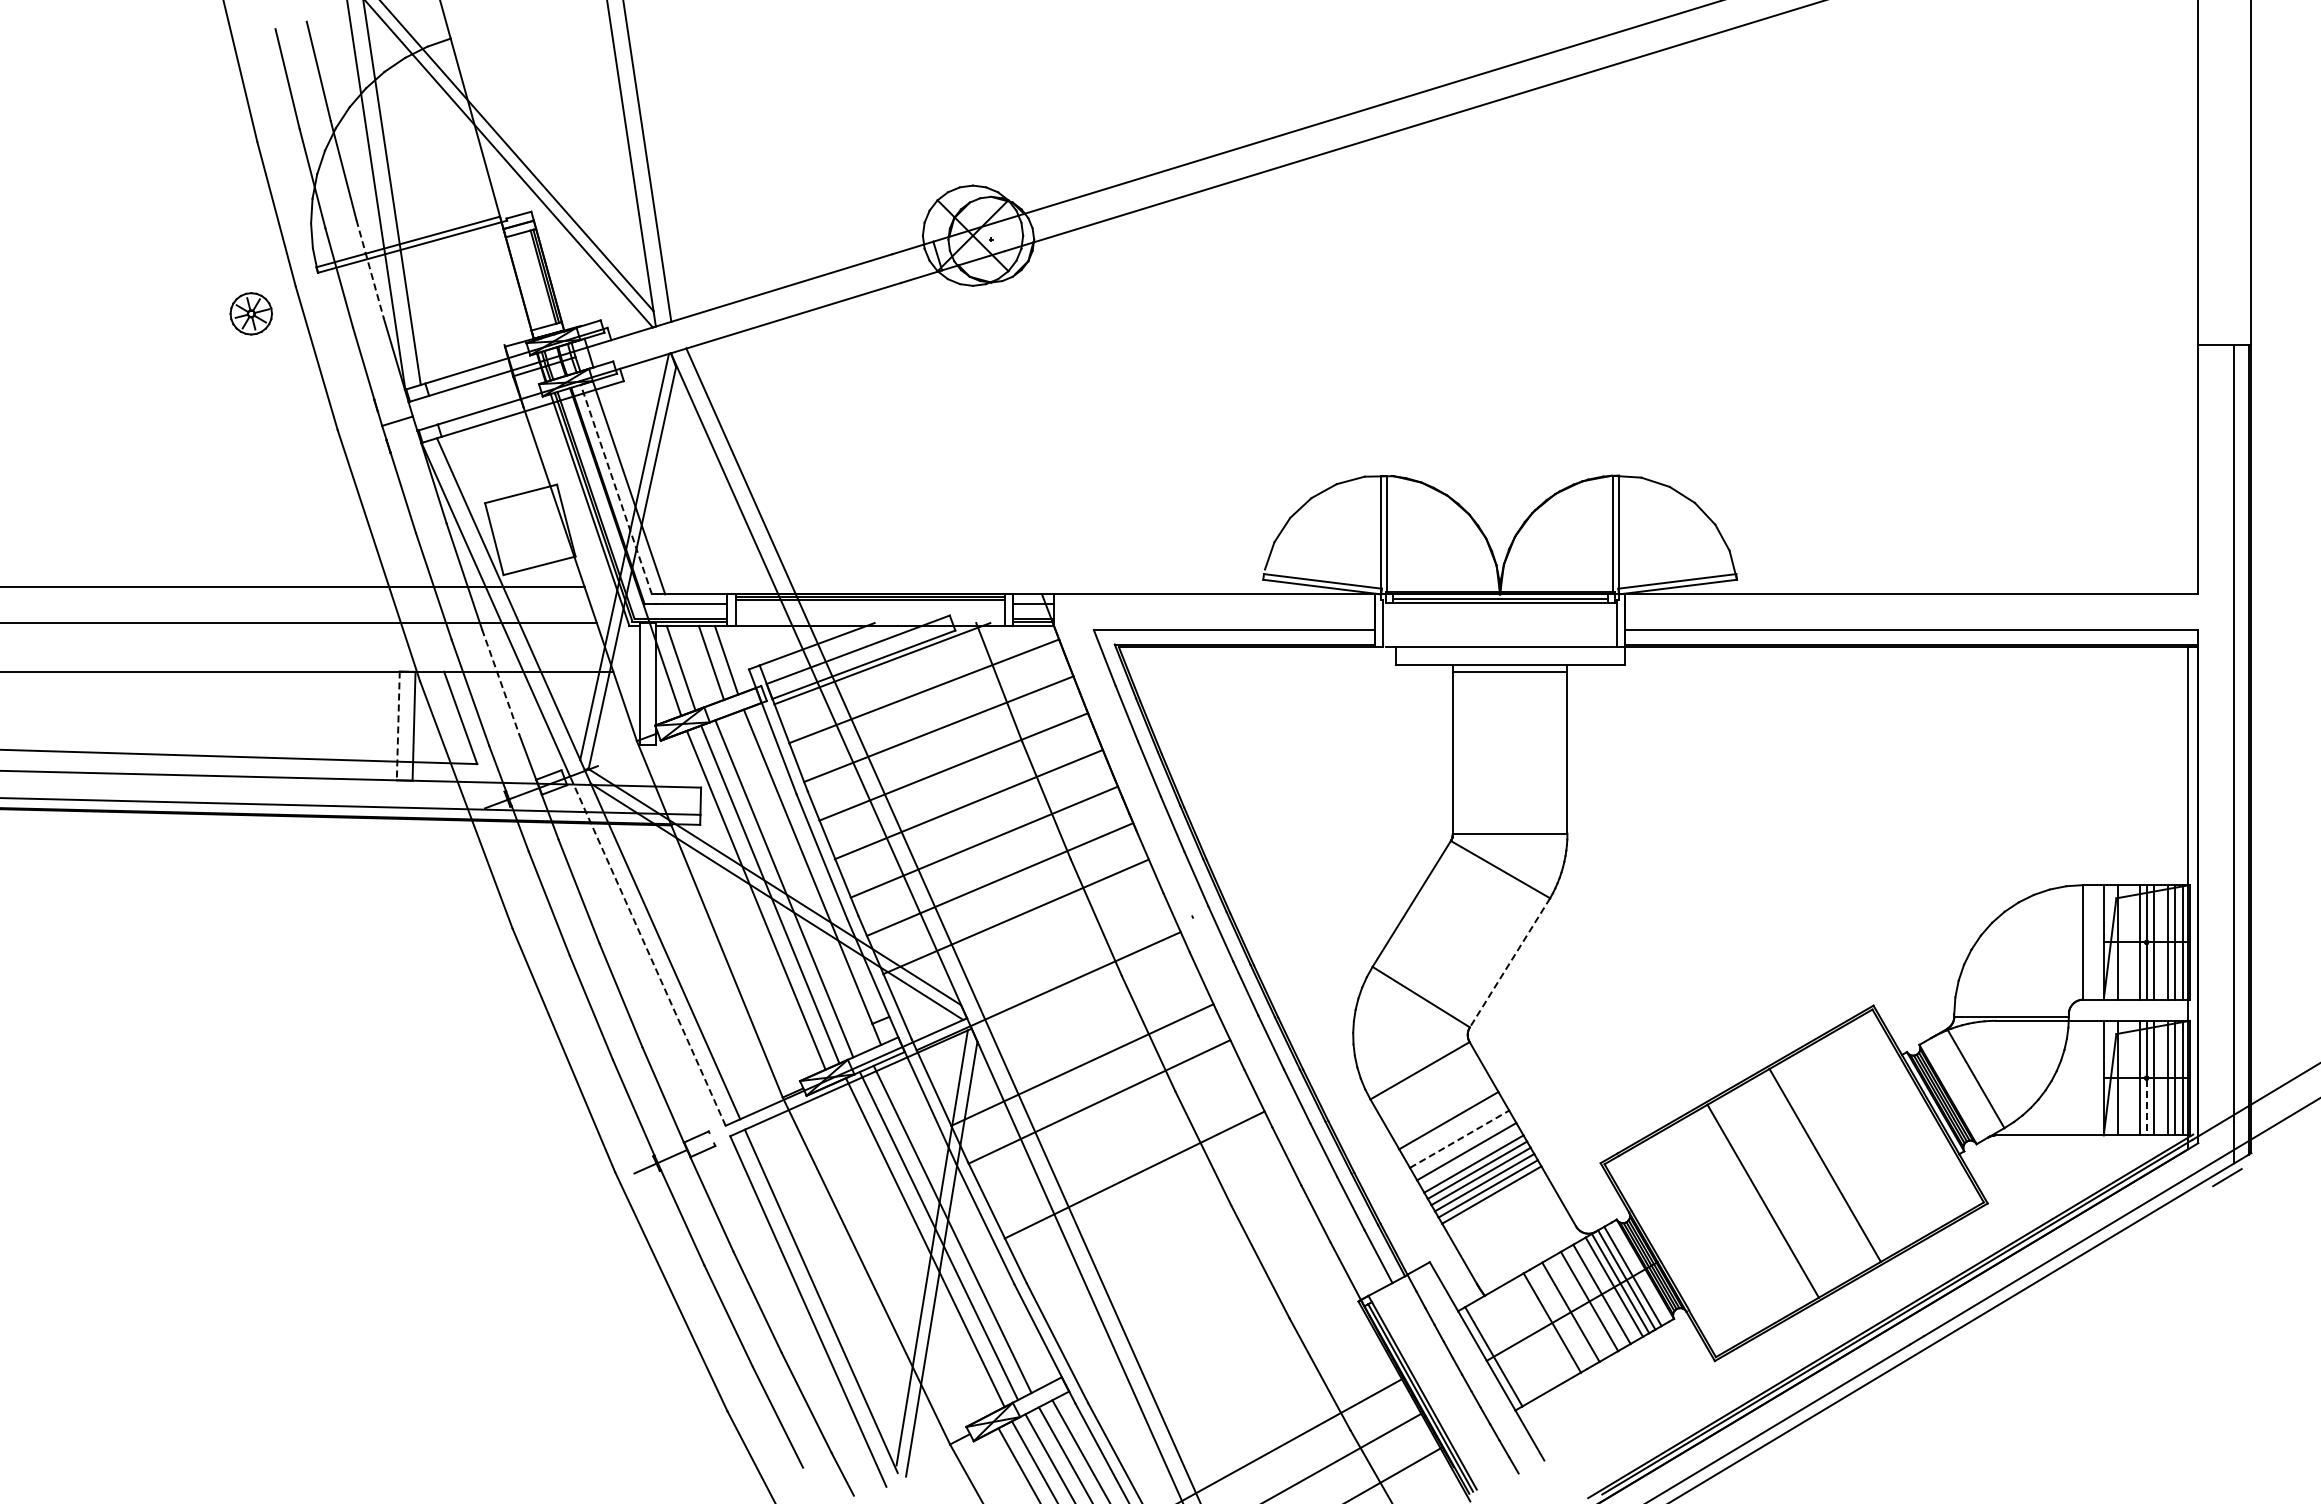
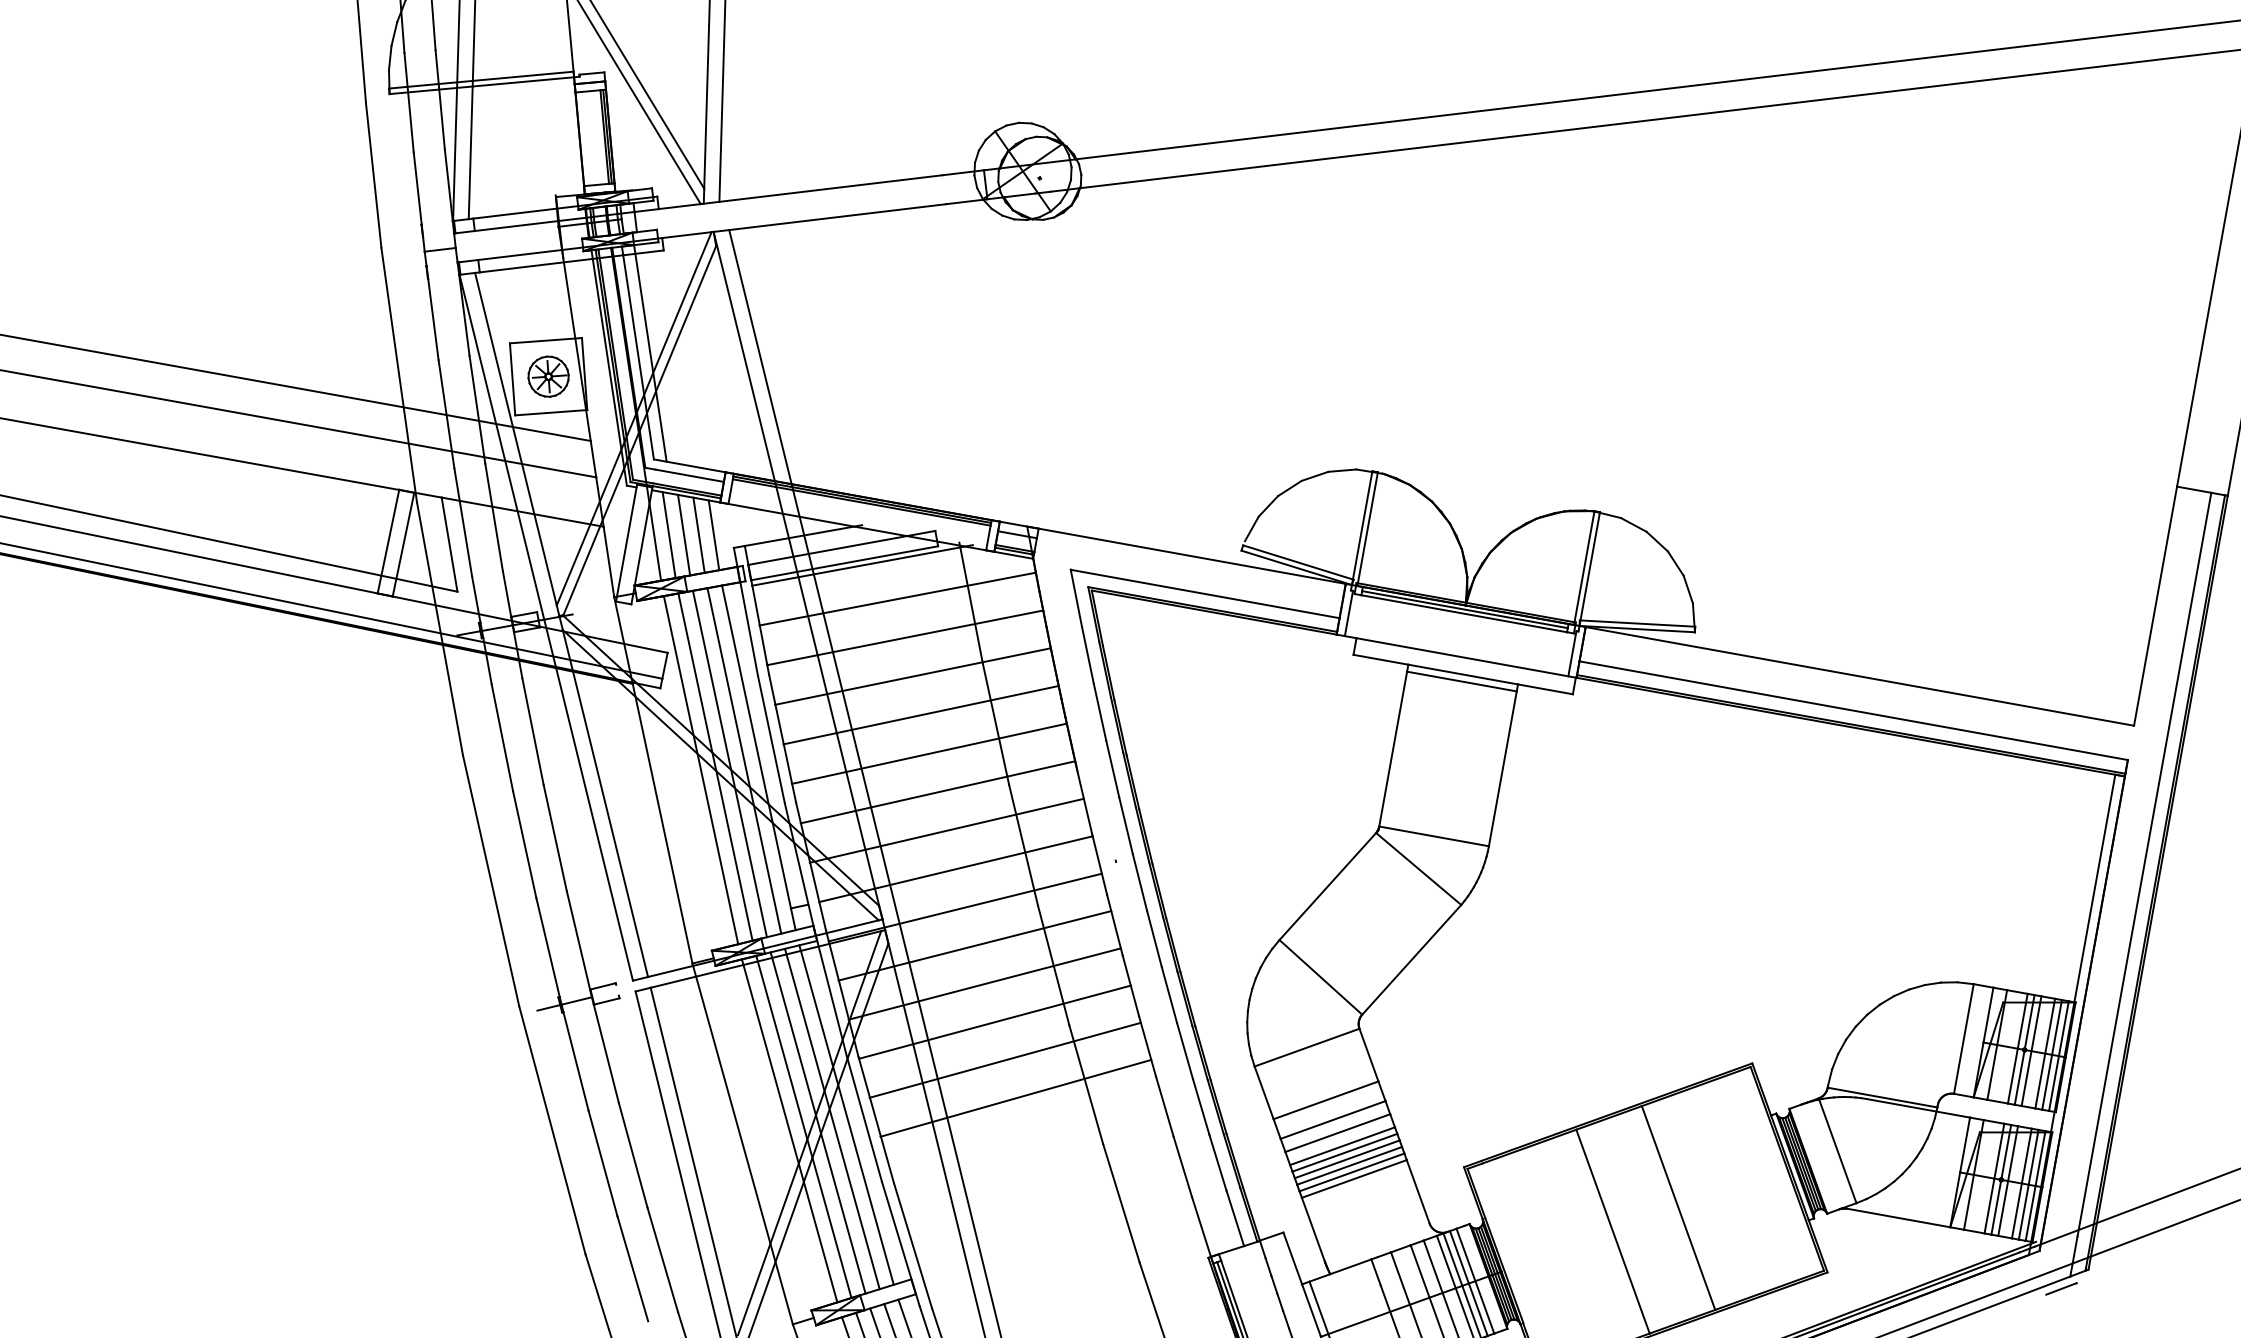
line: (370, 269) -> (440, 99), dashed -> solid
part: (250, 313) -> (547, 376), moved
line: (616, 489) -> (638, 352), dashed -> solid
line: (695, 665) -> (683, 534), added
line: (500, 682) -> (493, 517), dashed -> solid
line: (398, 726) -> (388, 542), dashed -> solid
line: (798, 882) -> (744, 760), added
line: (647, 950) -> (588, 799), dashed -> solid
line: (1031, 953) -> (955, 868), added
line: (1509, 963) -> (1411, 960), dashed -> solid
line: (1065, 1028) -> (974, 946), added
line: (2146, 1107) -> (1996, 1207), dashed -> solid
line: (1116, 1138) -> (1004, 1060), added
line: (1460, 1139) -> (1333, 1120), dashed -> solid
line: (966, 1222) -> (846, 1114), added
line: (911, 1249) -> (789, 1131), added

